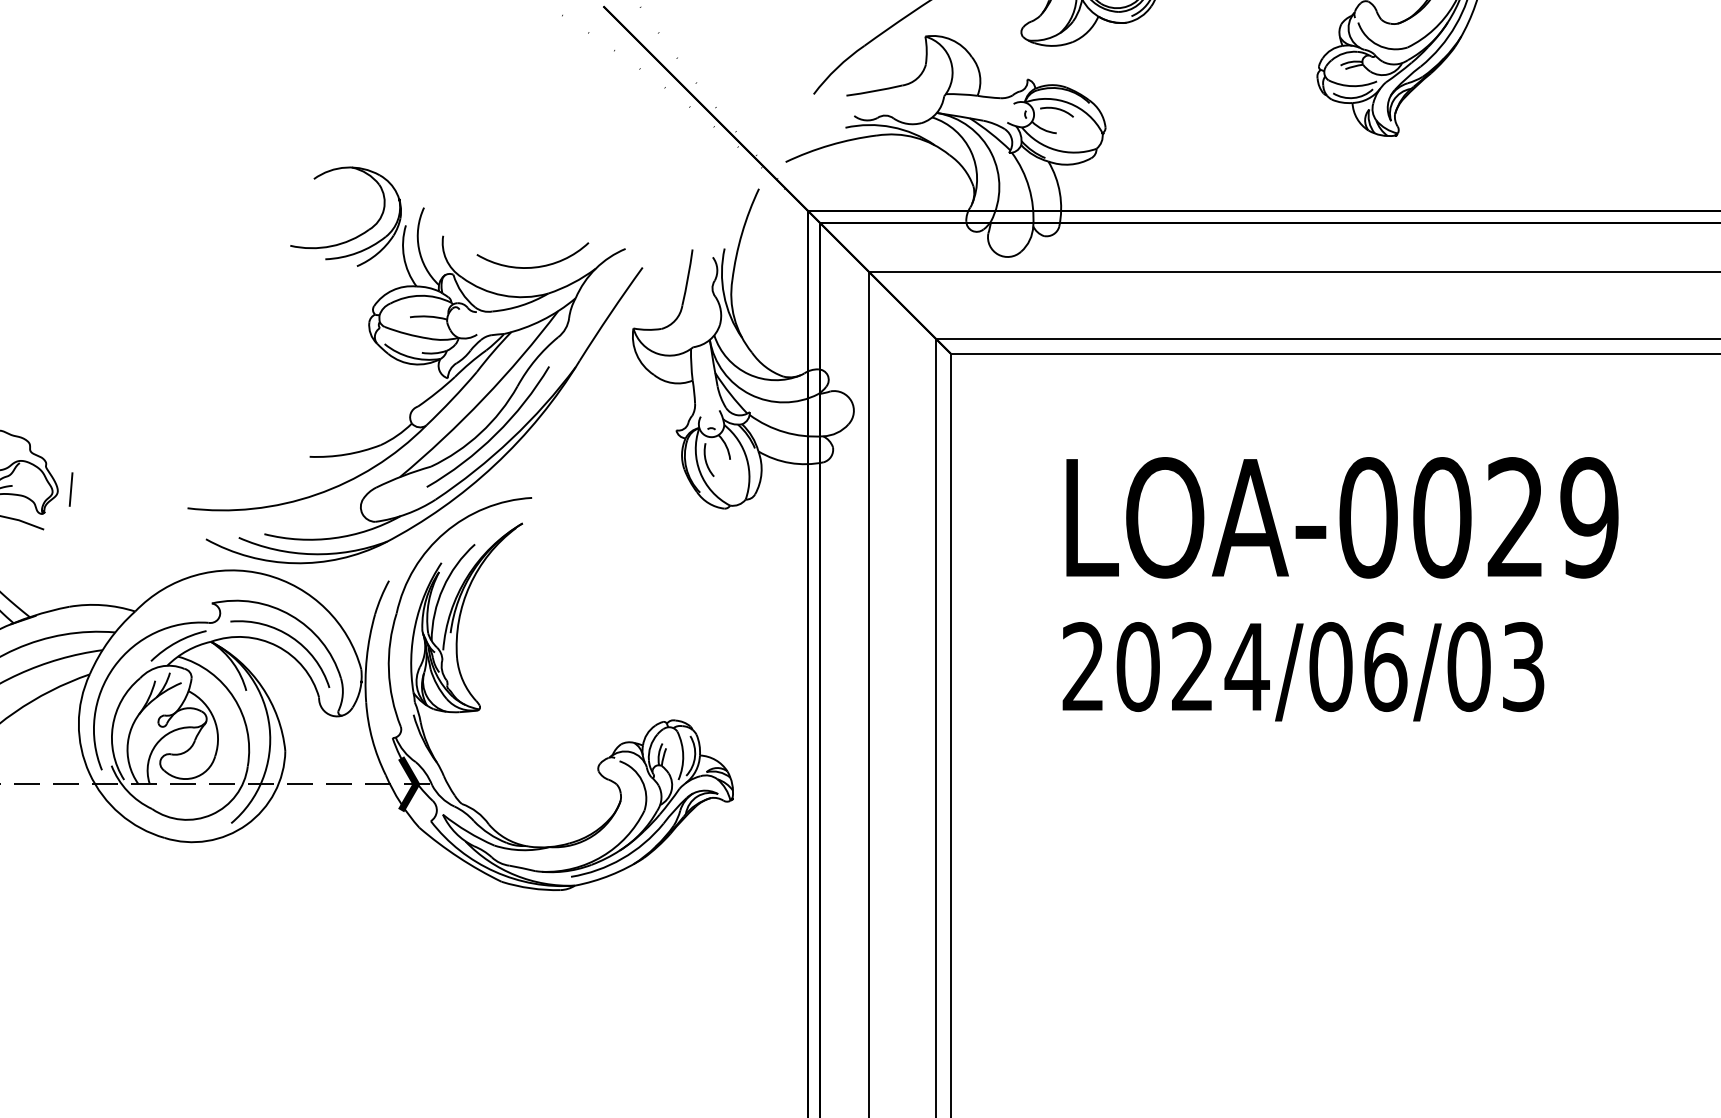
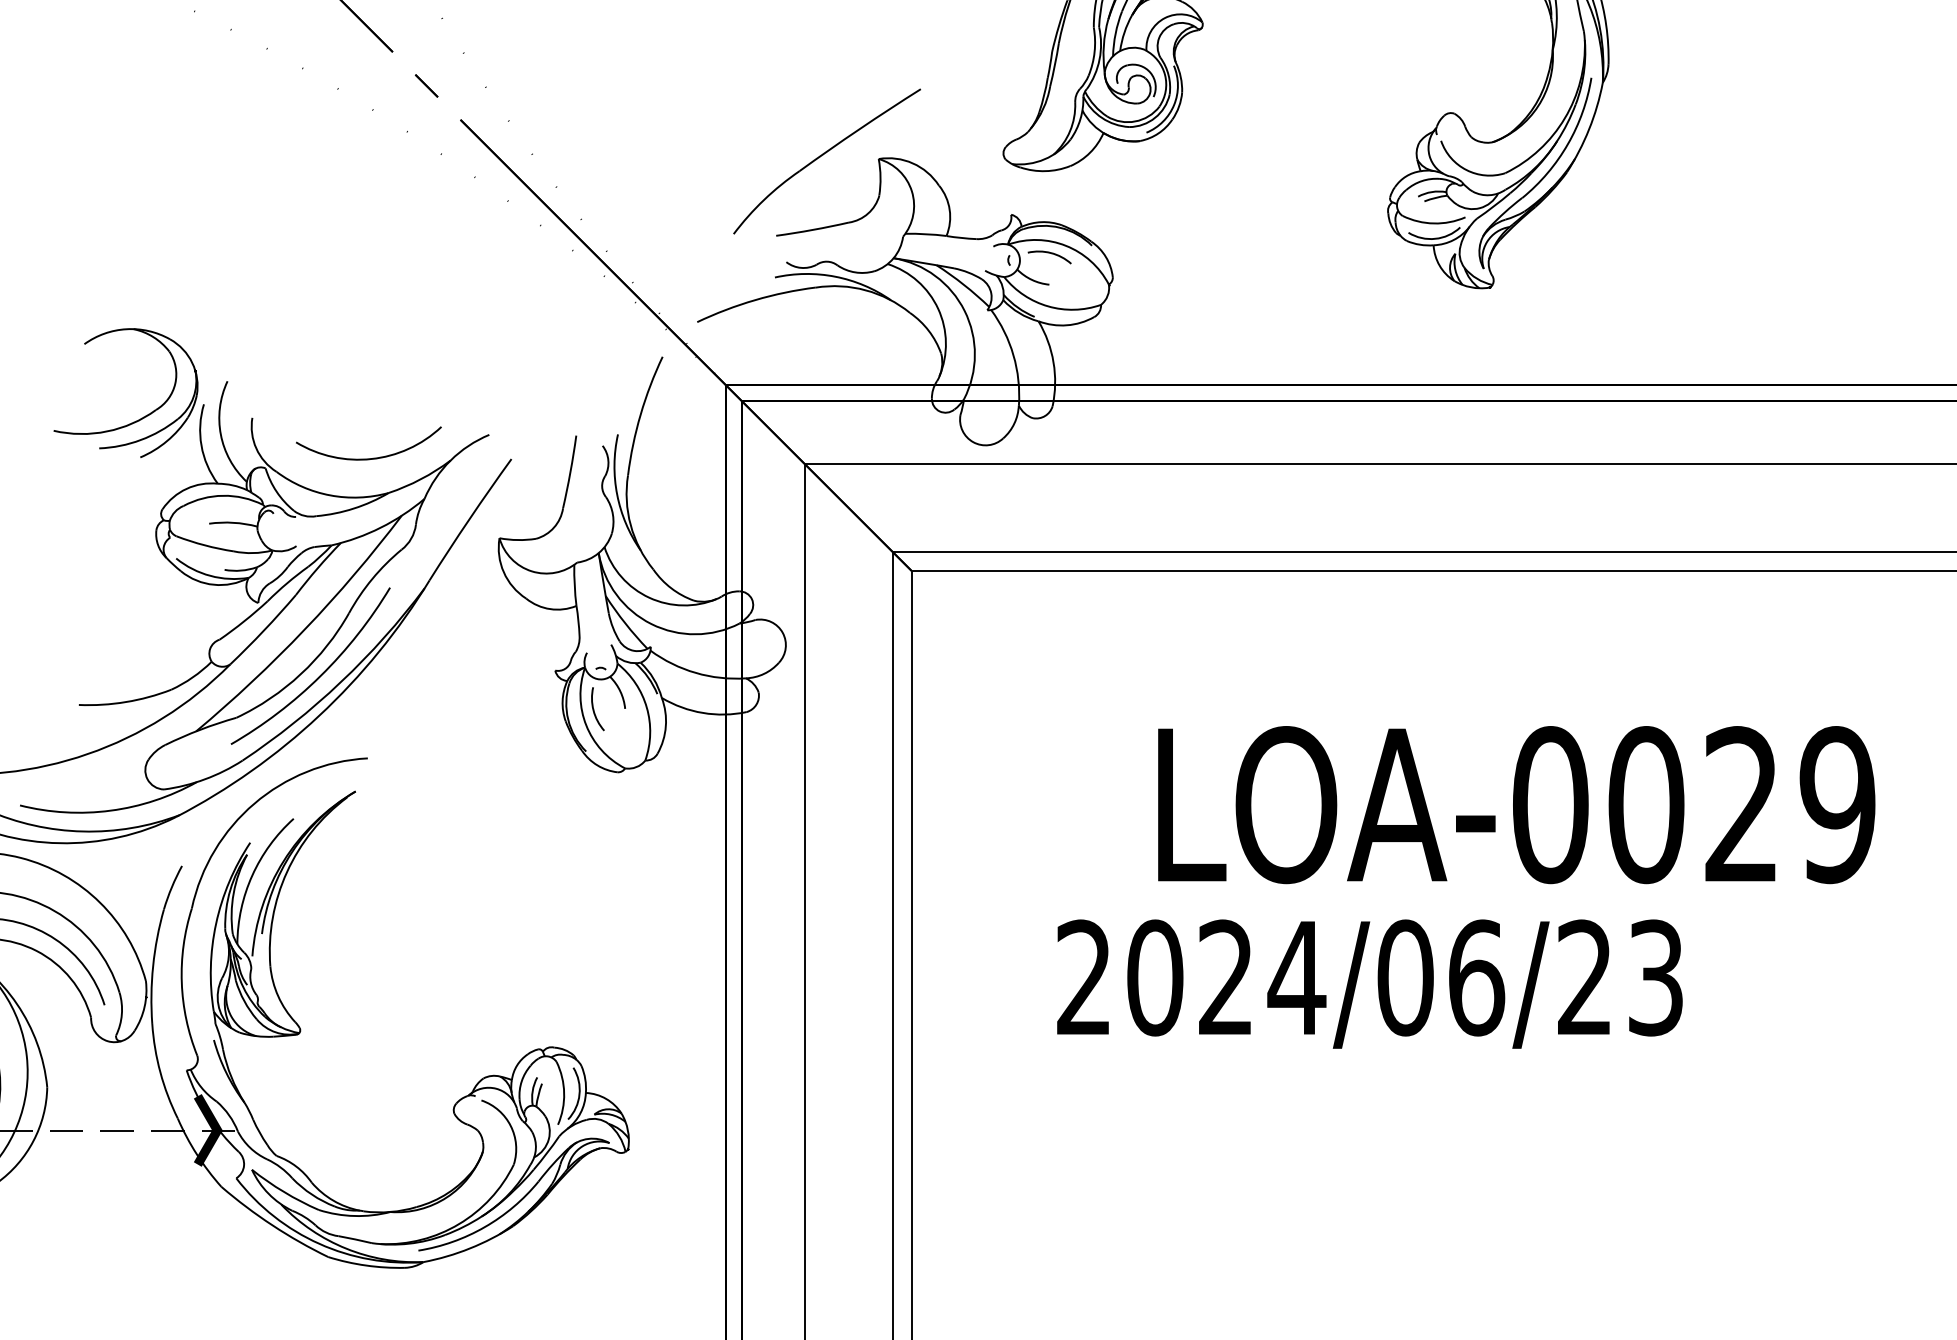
text: (1342, 517) -> (1516, 804), moved
text: (1468, 667) -> (1584, 978), 2024/06/03 -> 2024/06/23

